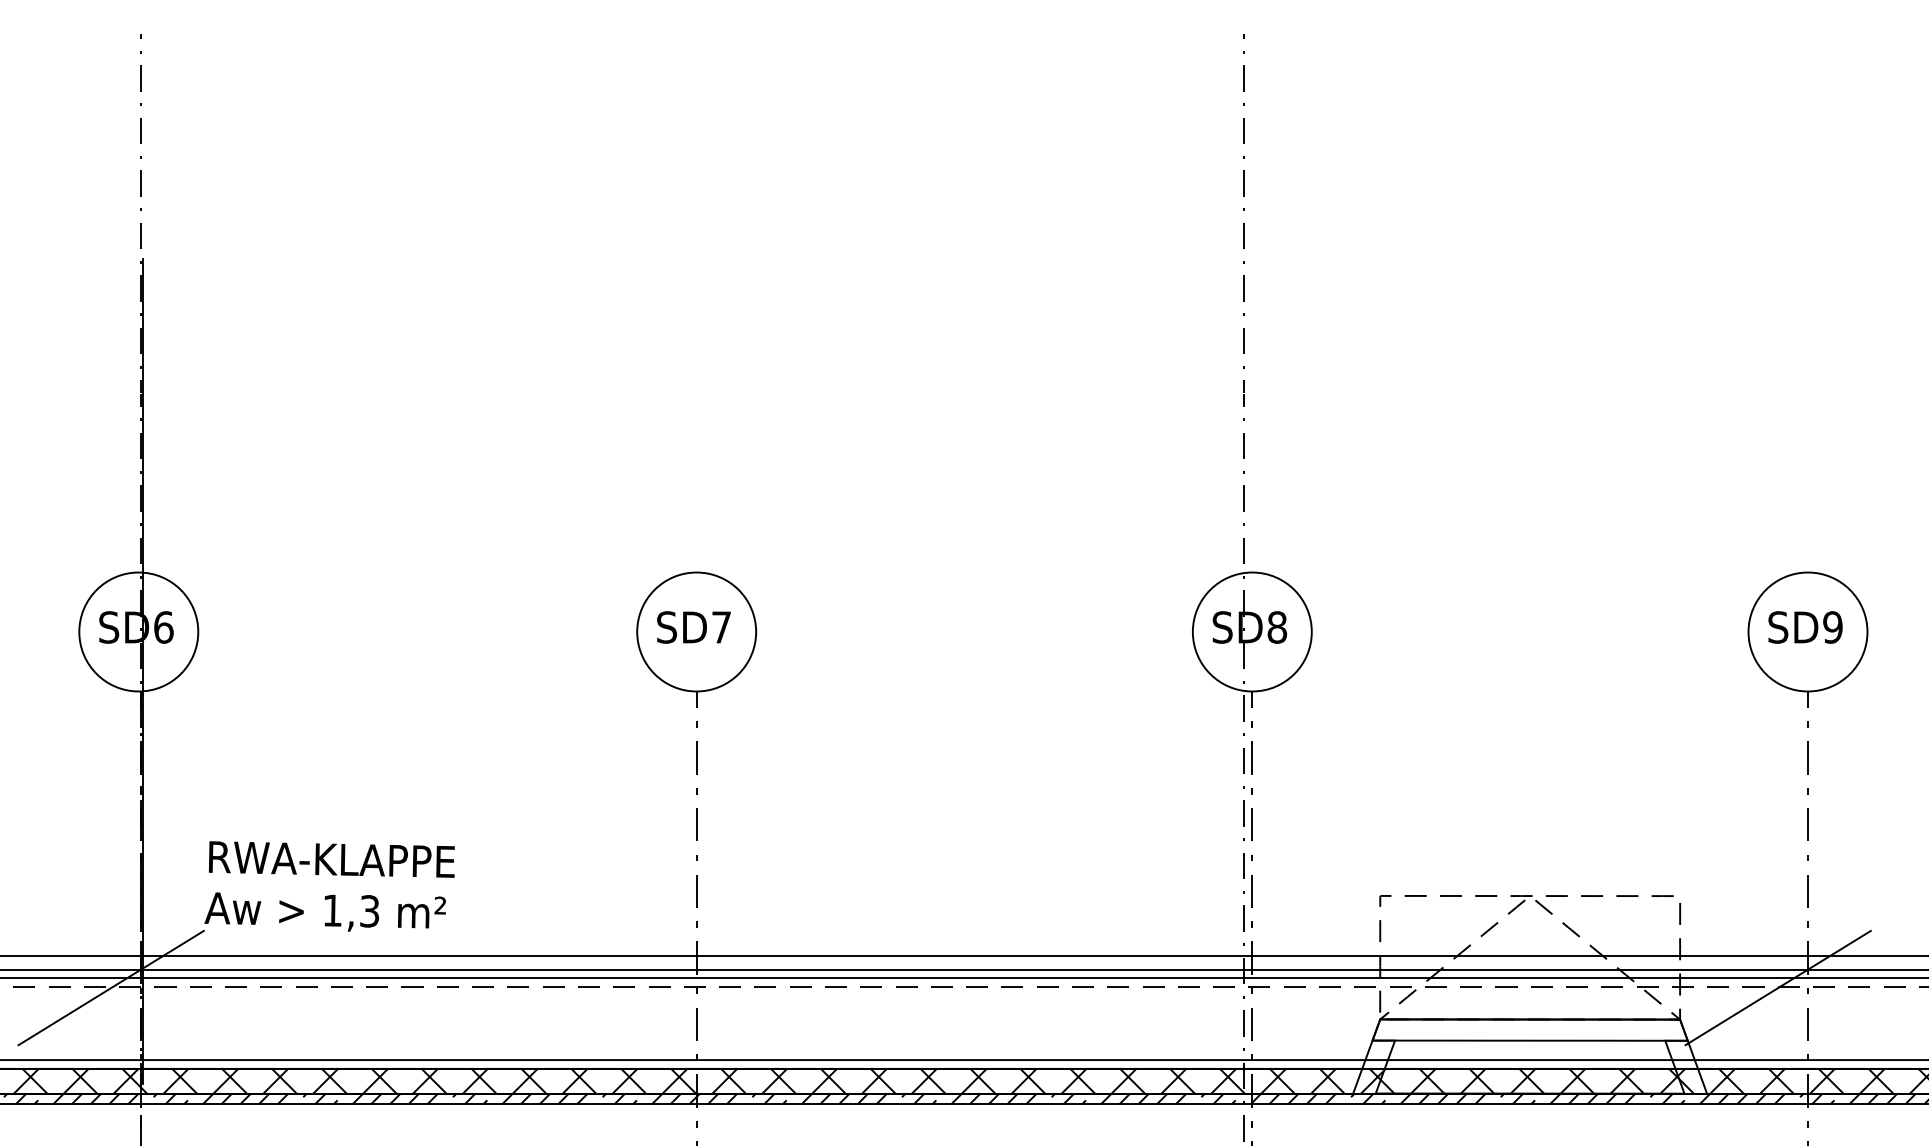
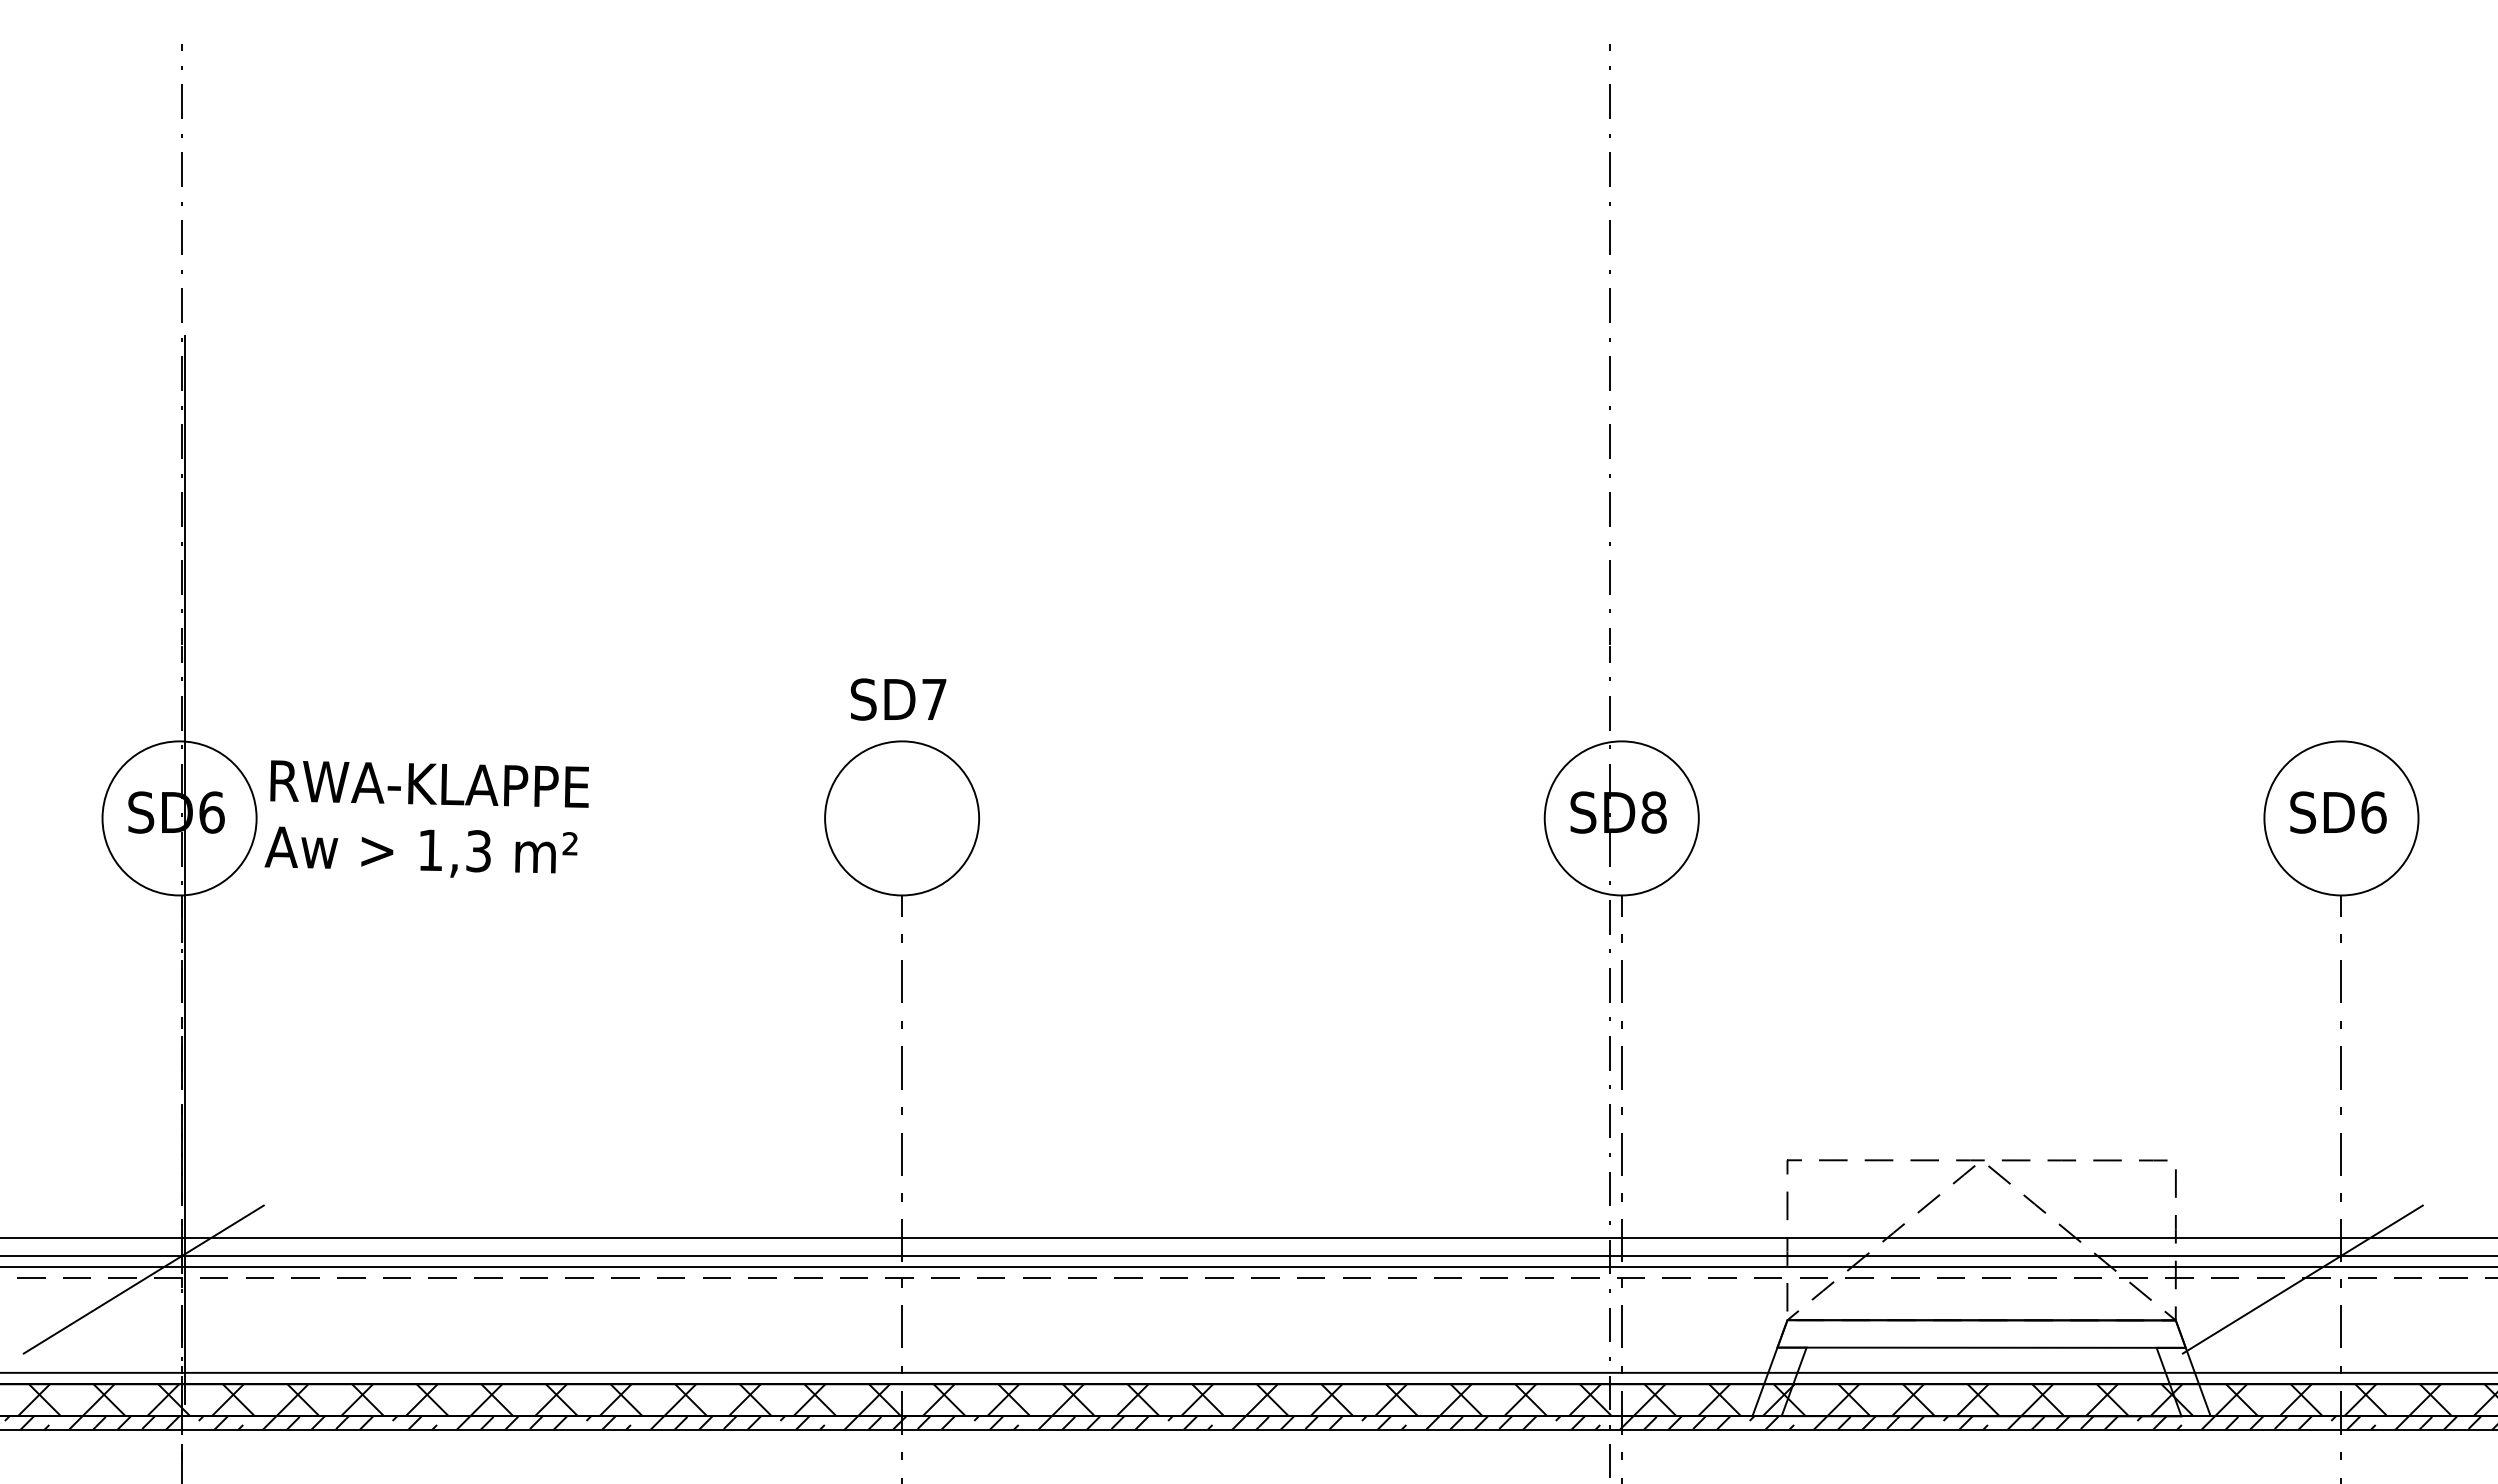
text: (693, 627) -> (898, 699), moved
text: (1832, 627) -> (2373, 812), SD9 -> SD6
text: (329, 886) -> (426, 818), moved

